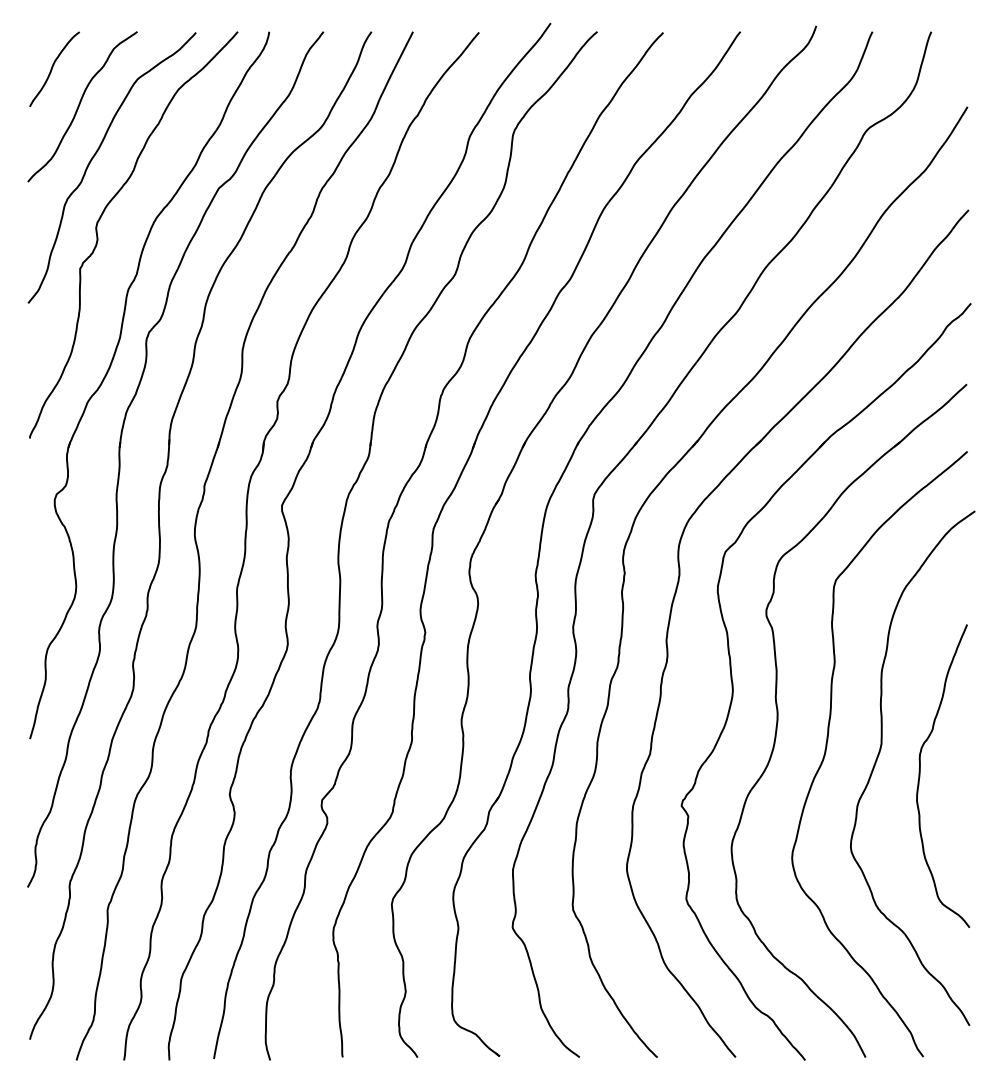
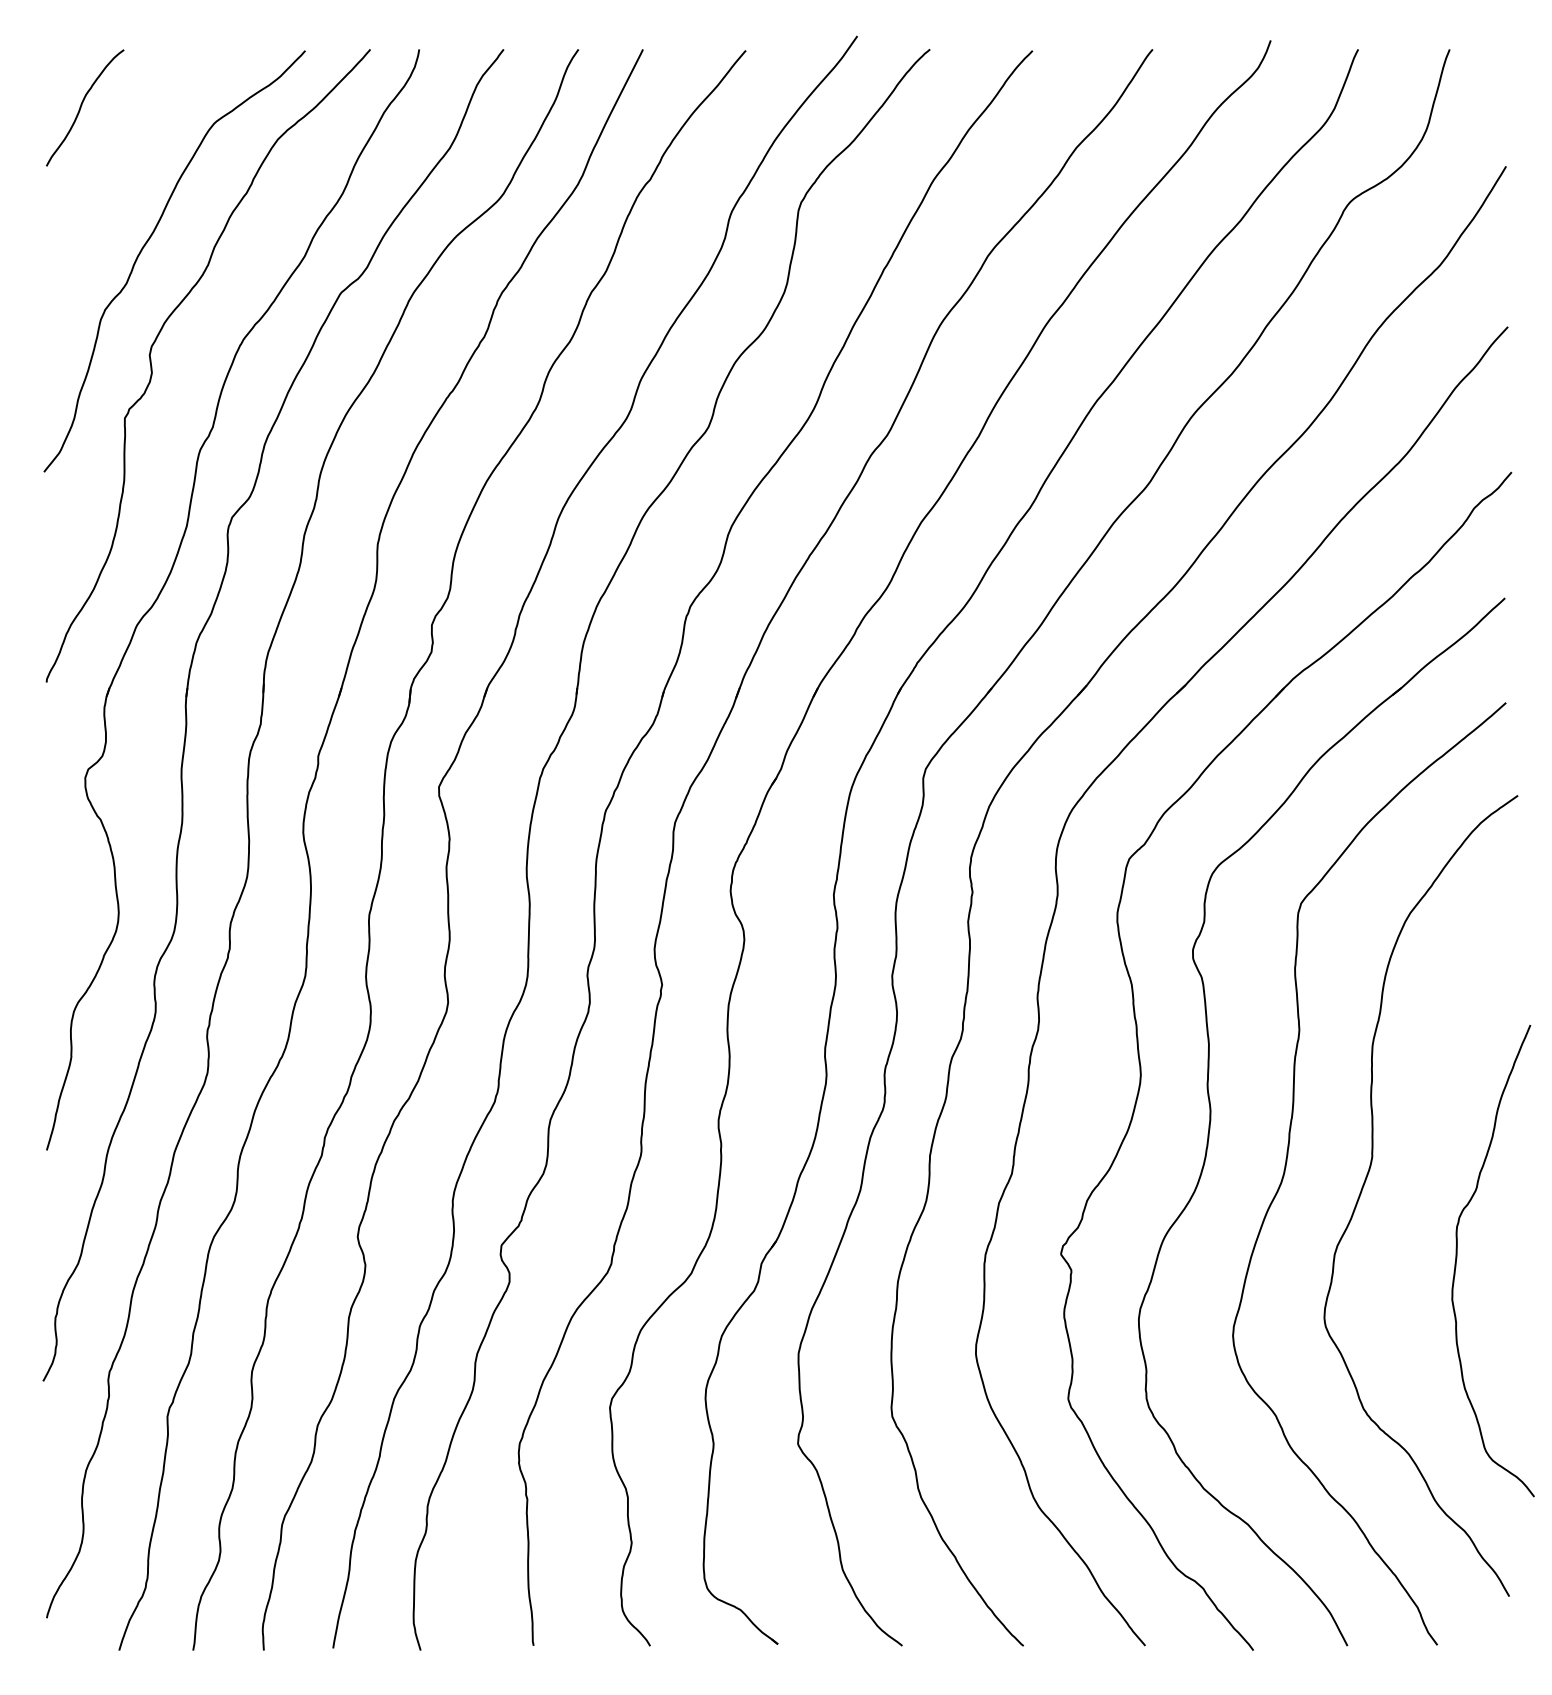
curve: (80, 104) -> (125, 162), removed
curve: (920, 775) -> (1457, 1259), moved

